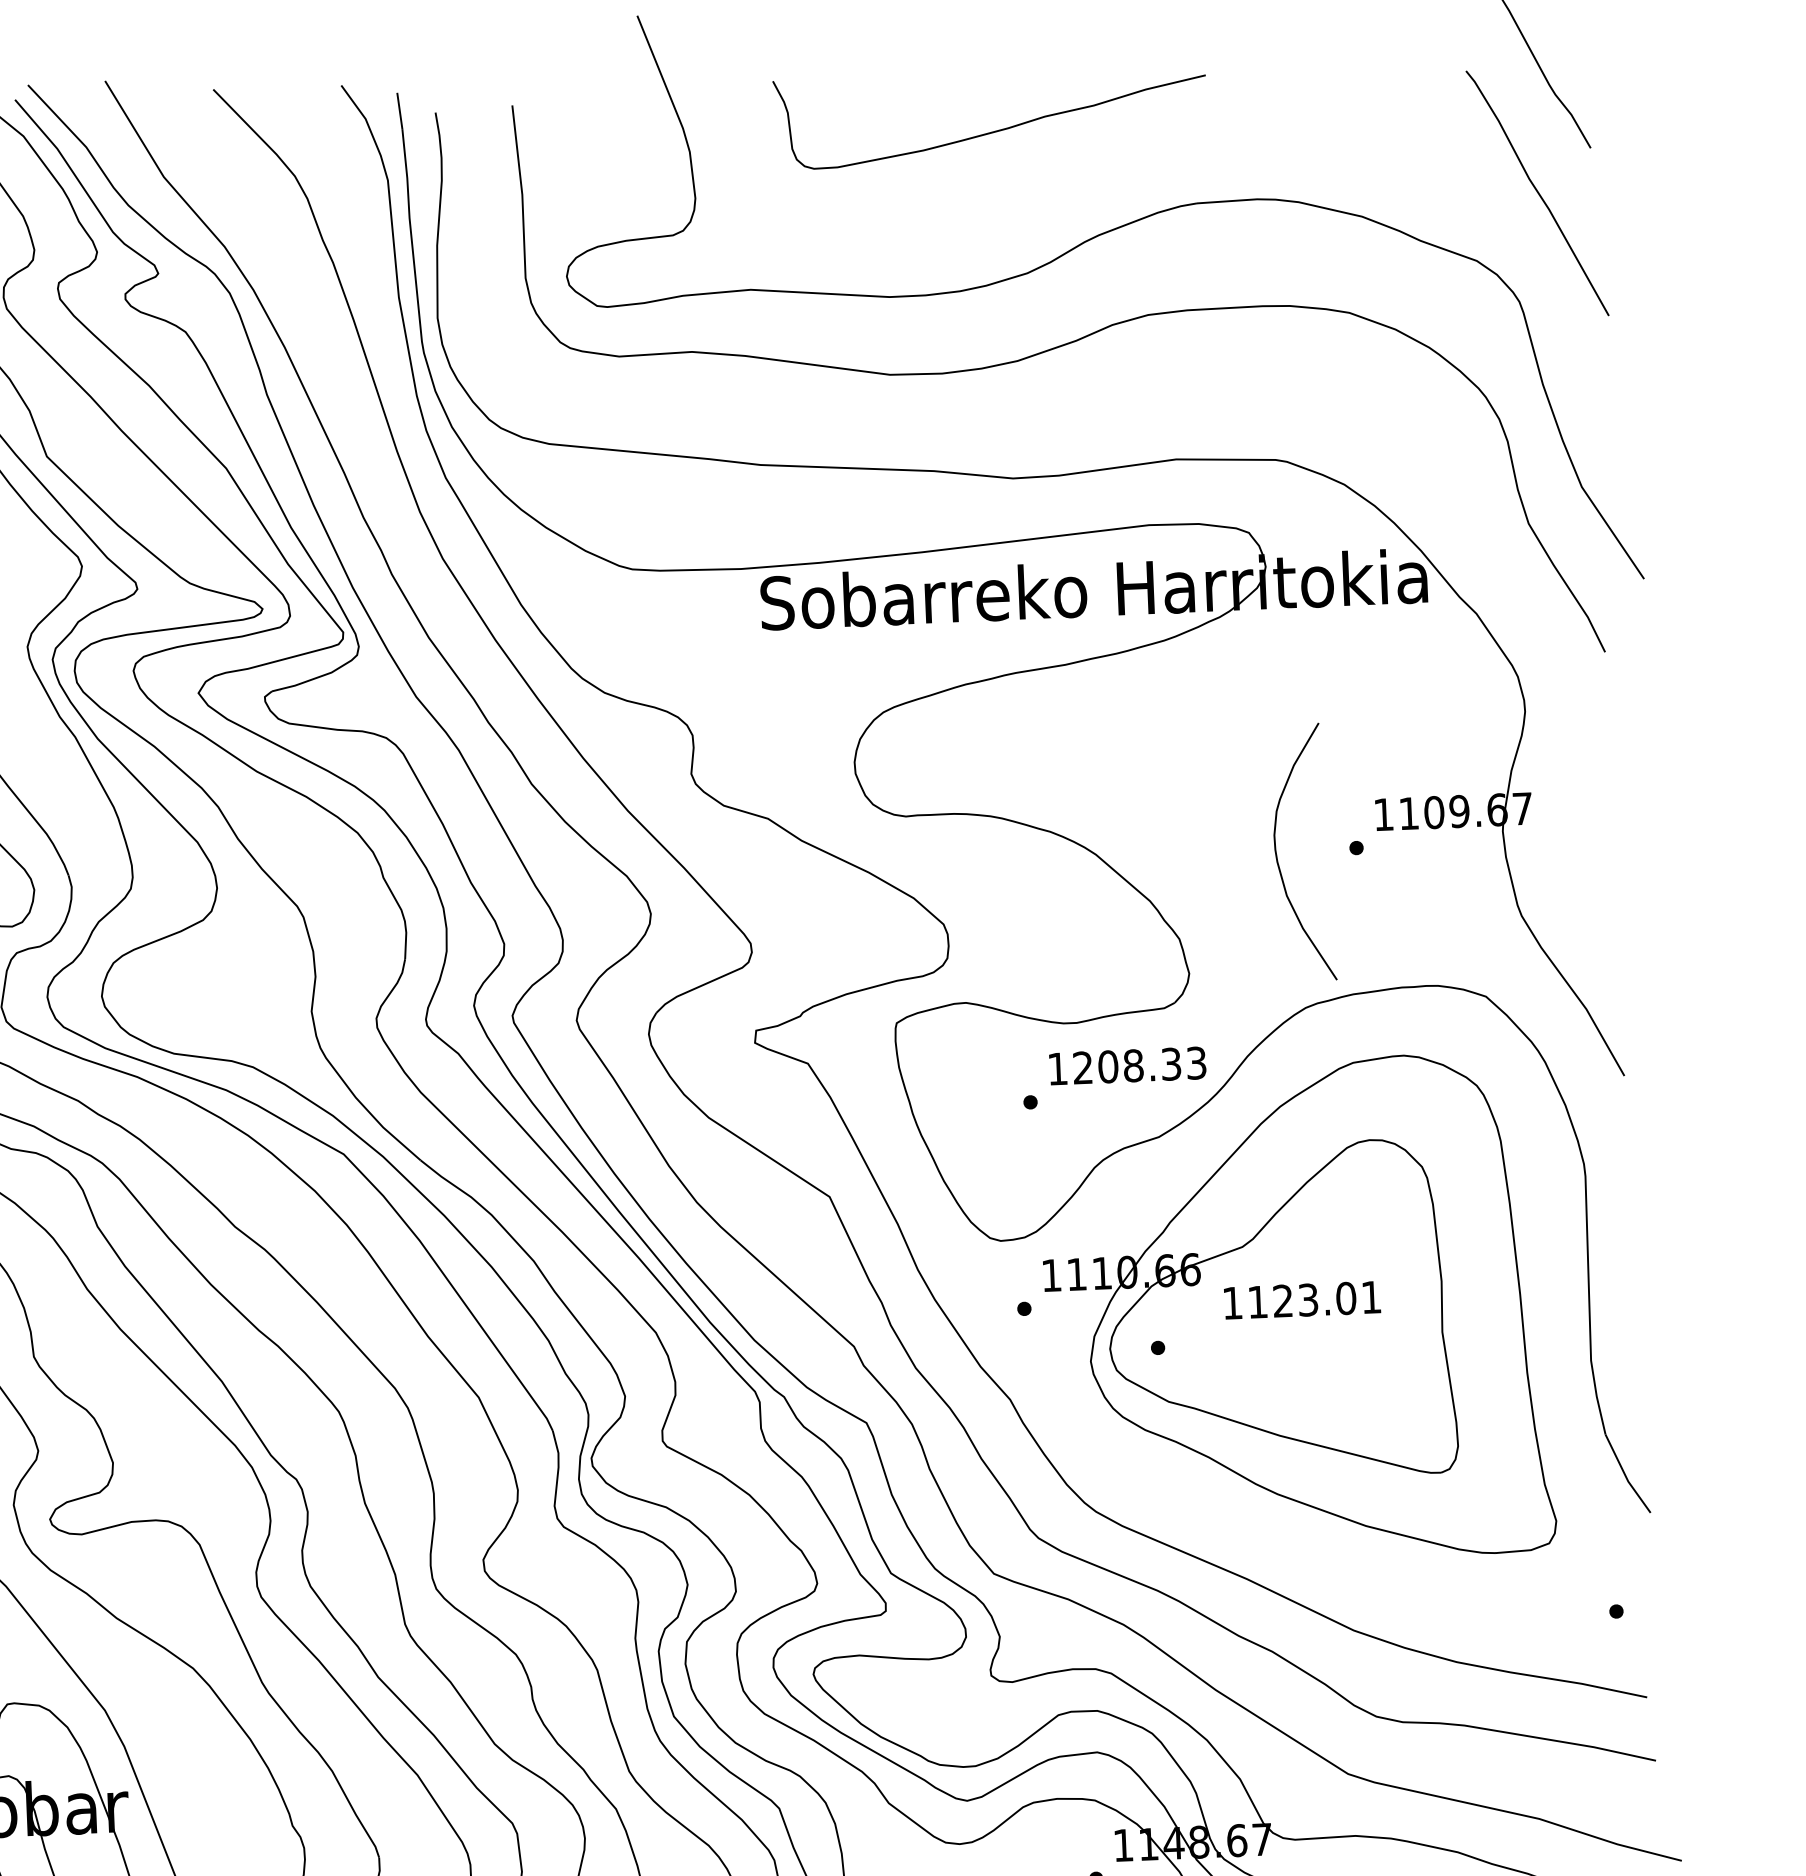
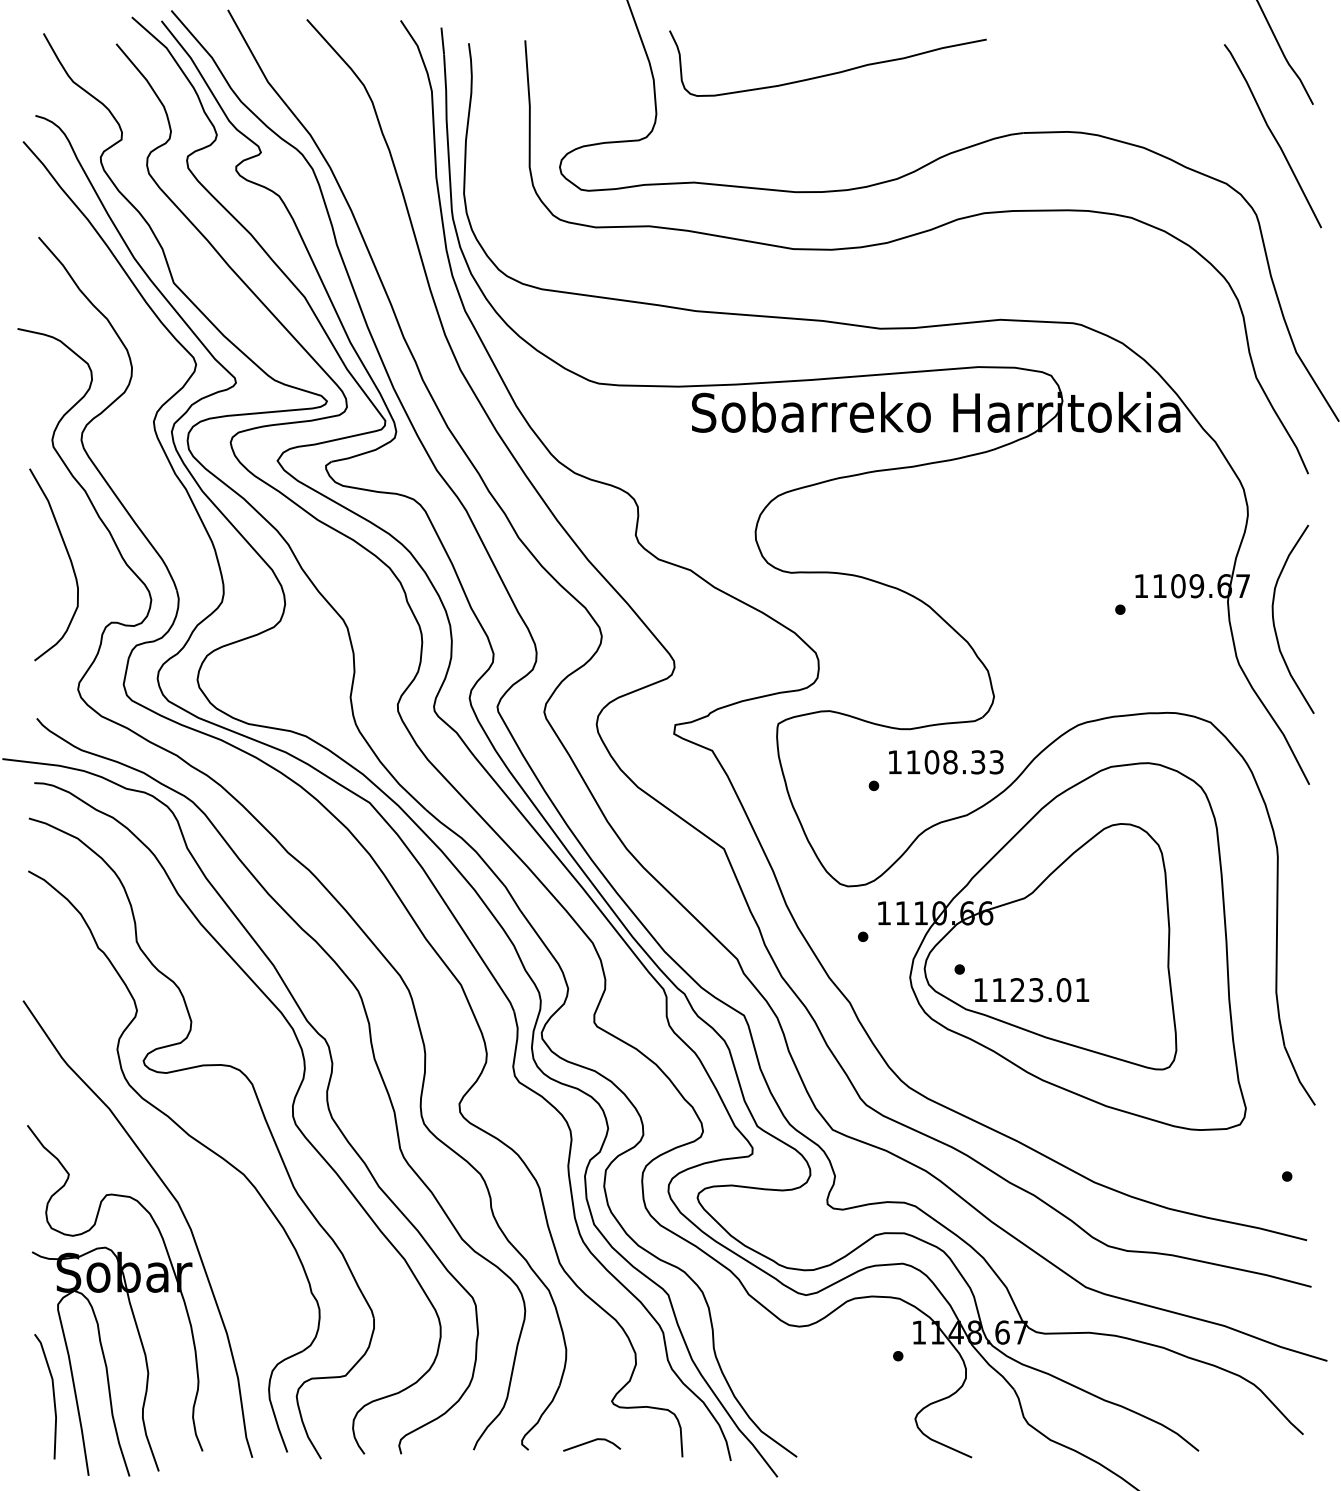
curve: (993, 130) -> (829, 73), moved
curve: (1277, 852) -> (1274, 618), moved
text: (1083, 1068) -> (913, 762), 1208.33 -> 1108.33
text: (1301, 1300) -> (1031, 990), moved

